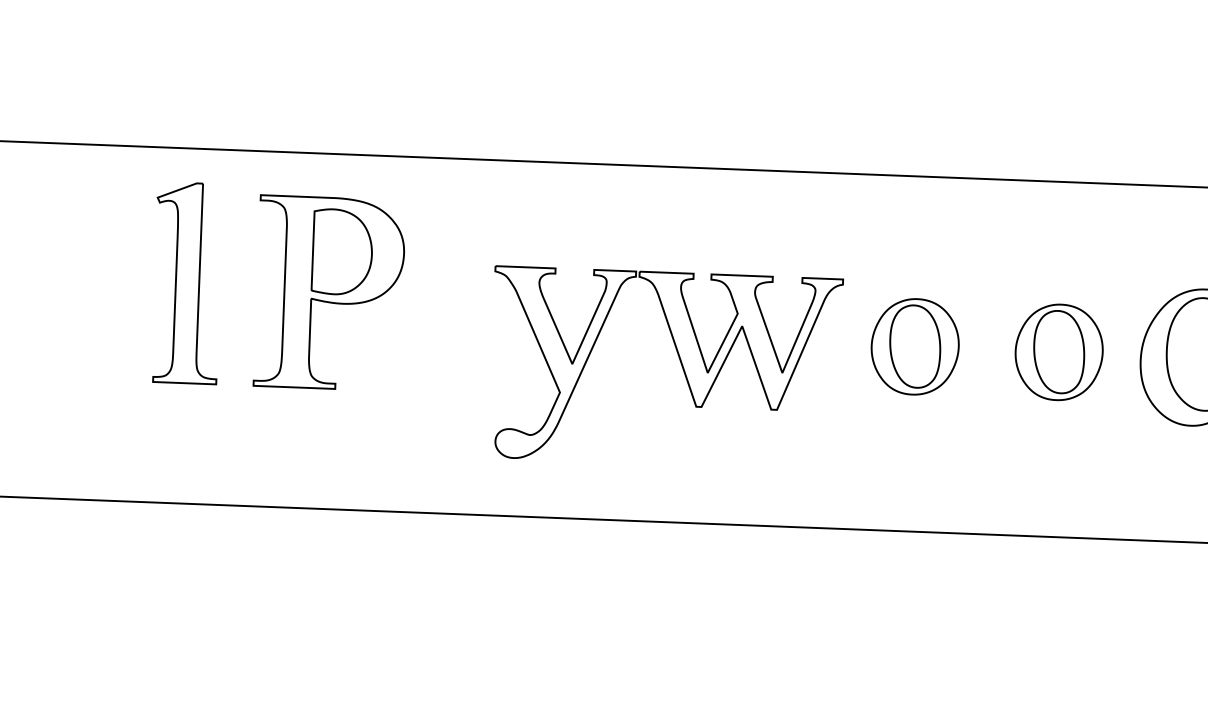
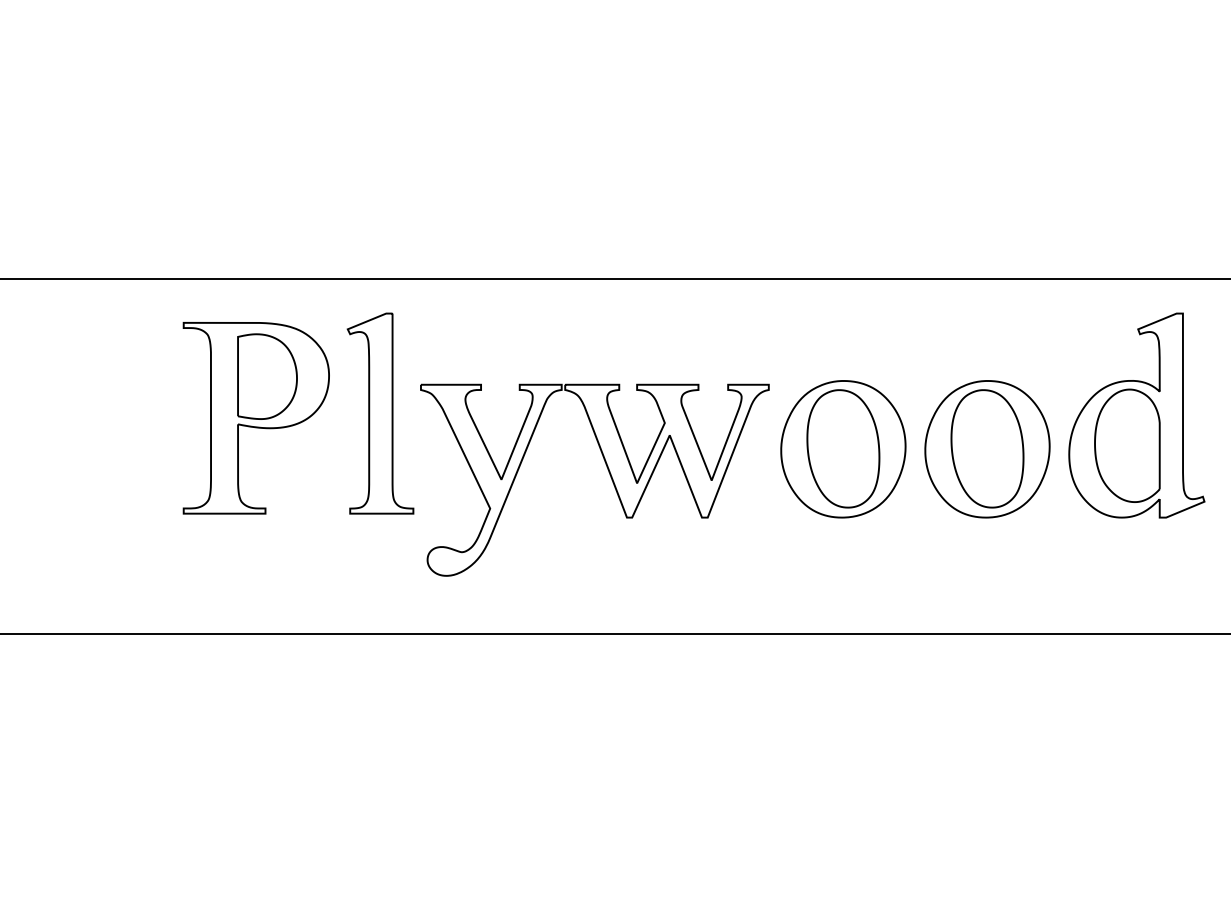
part: (187, 283) -> (380, 413), moved
part: (915, 347) -> (843, 449), size x1.43
part: (1059, 352) -> (987, 449), size x1.43

